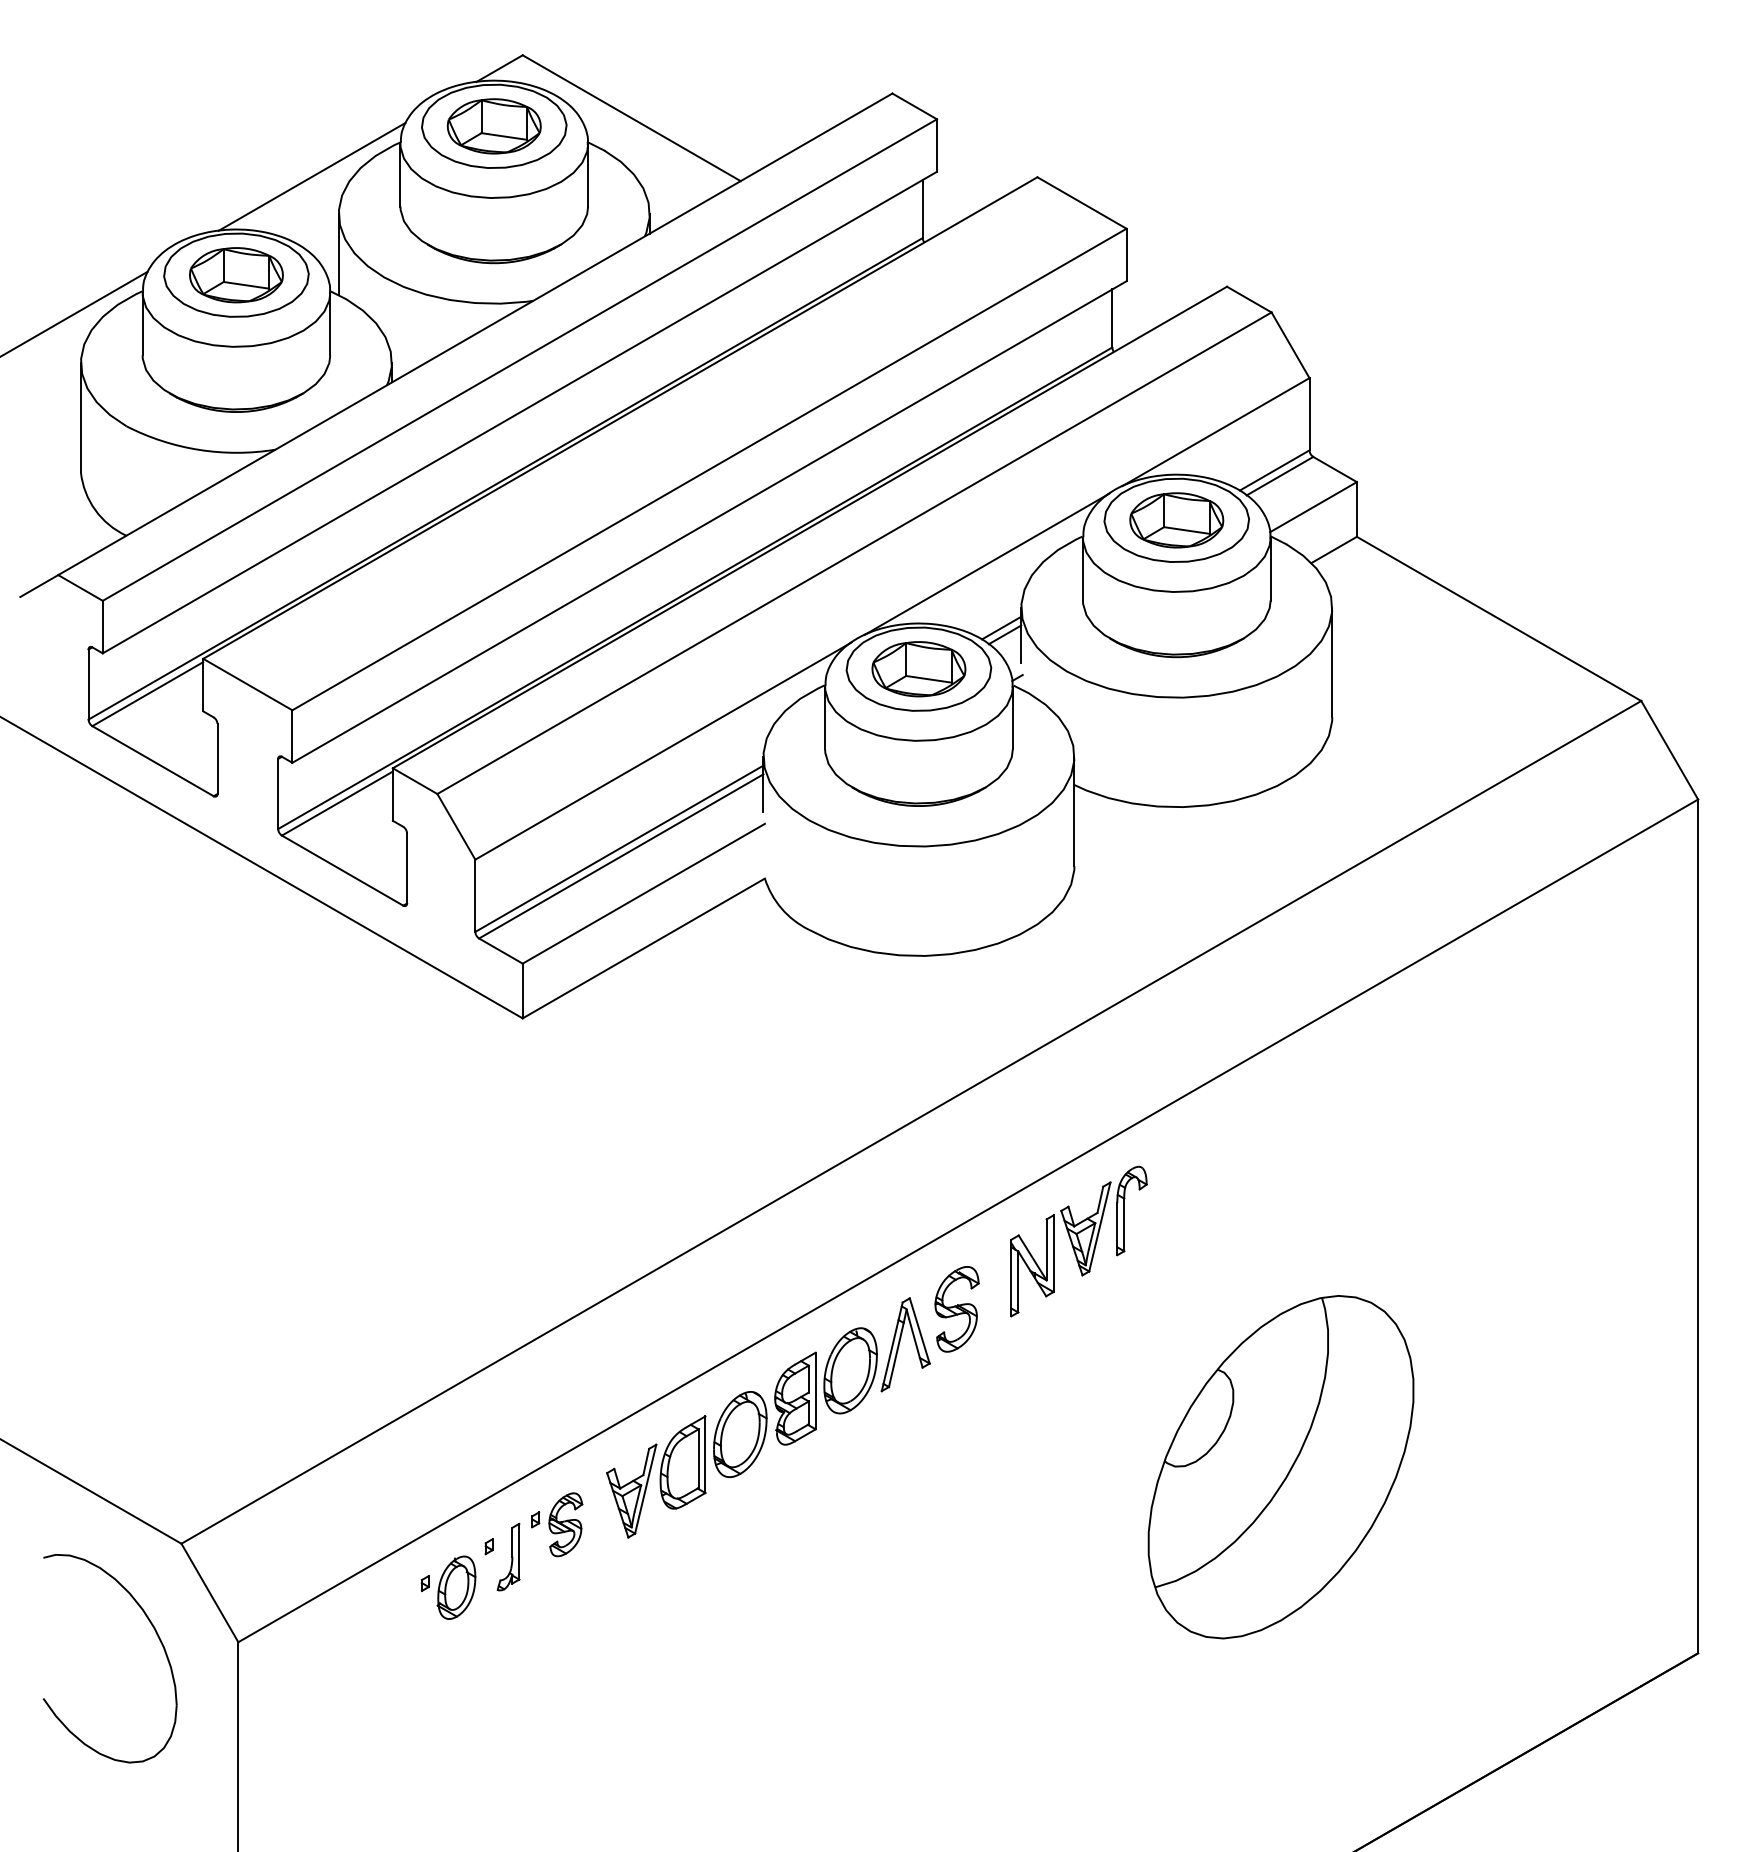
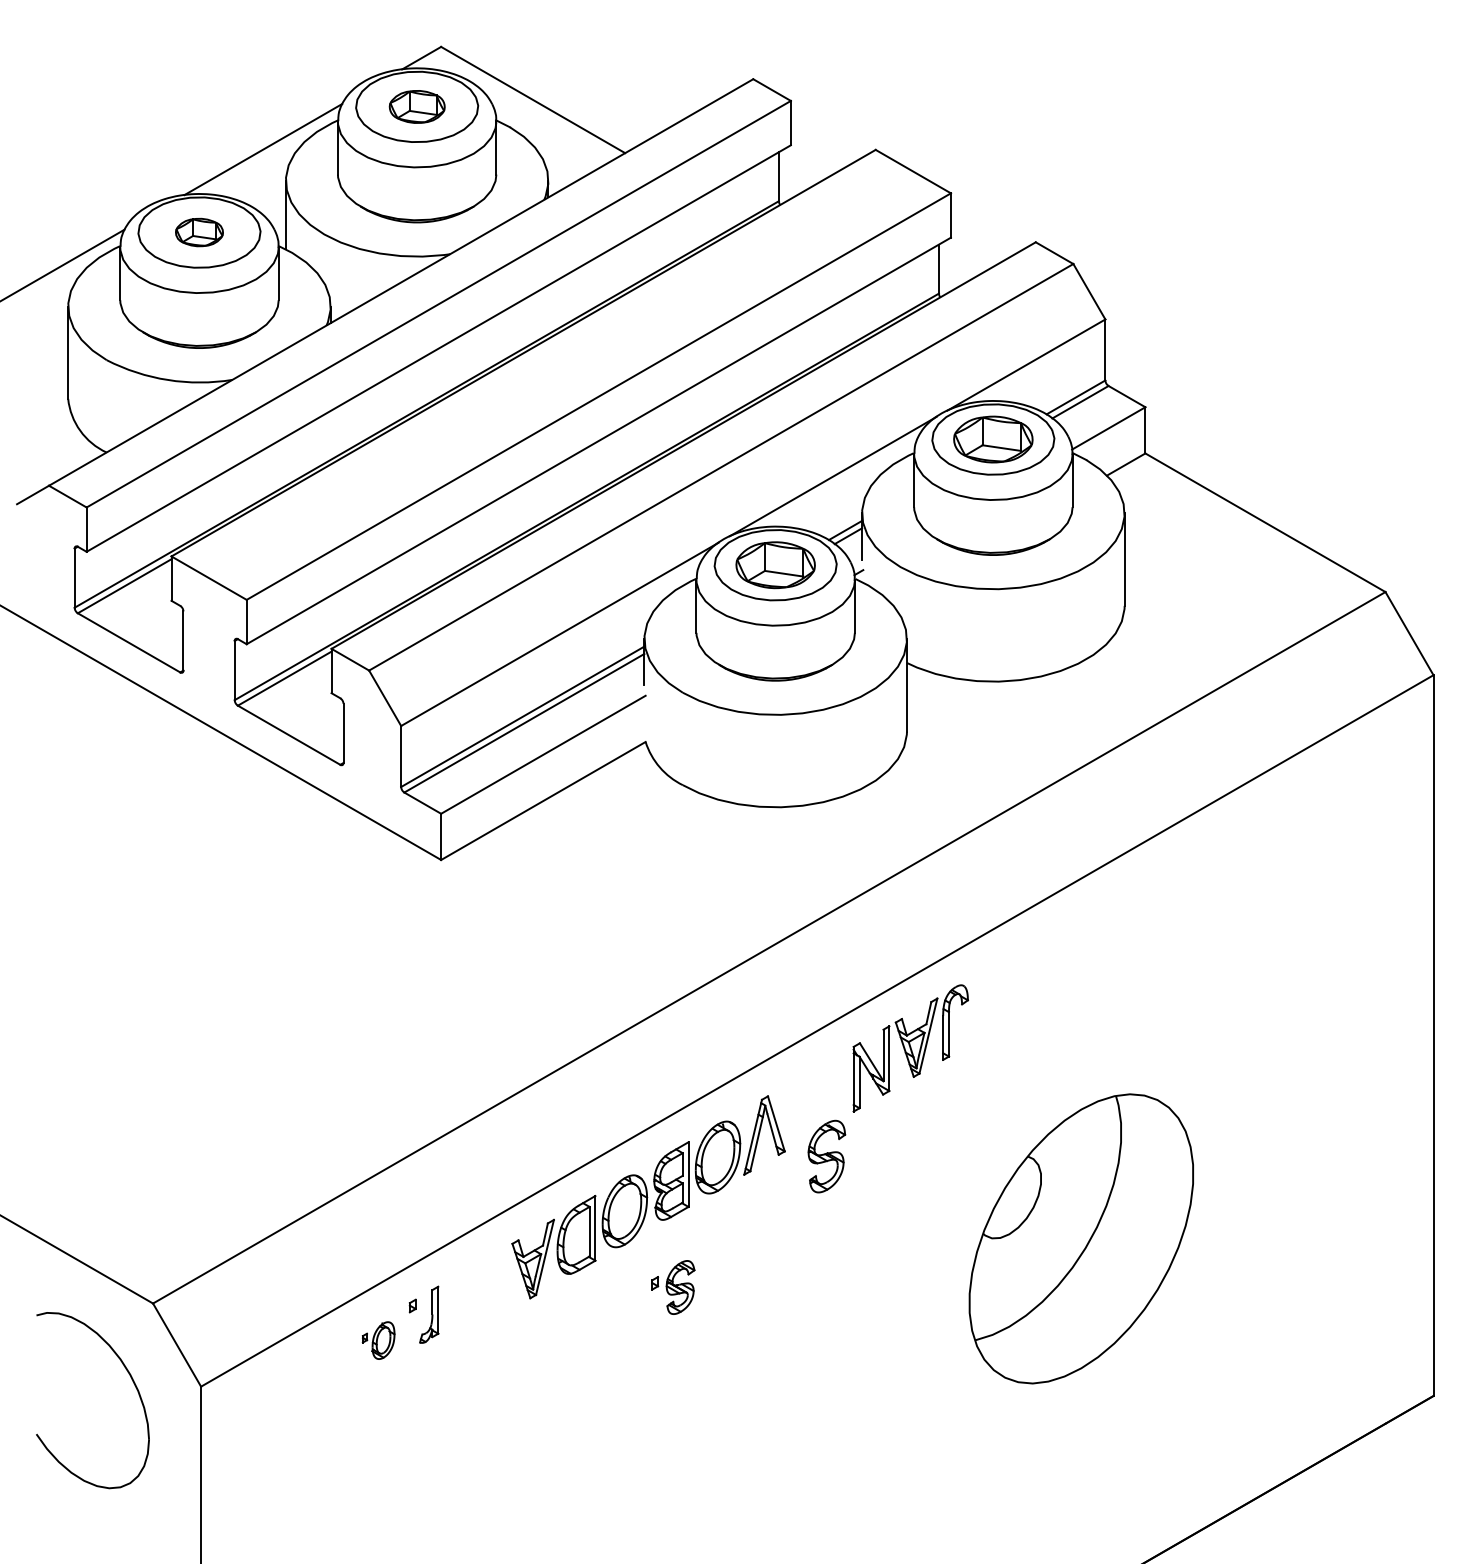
part: (494, 125) -> (417, 106), size x0.7
part: (236, 275) -> (199, 232), size x0.6
part: (956, 1309) -> (826, 1156), moved
part: (557, 1524) -> (673, 1287), moved
part: (448, 1587) -> (378, 1340), size x0.7

